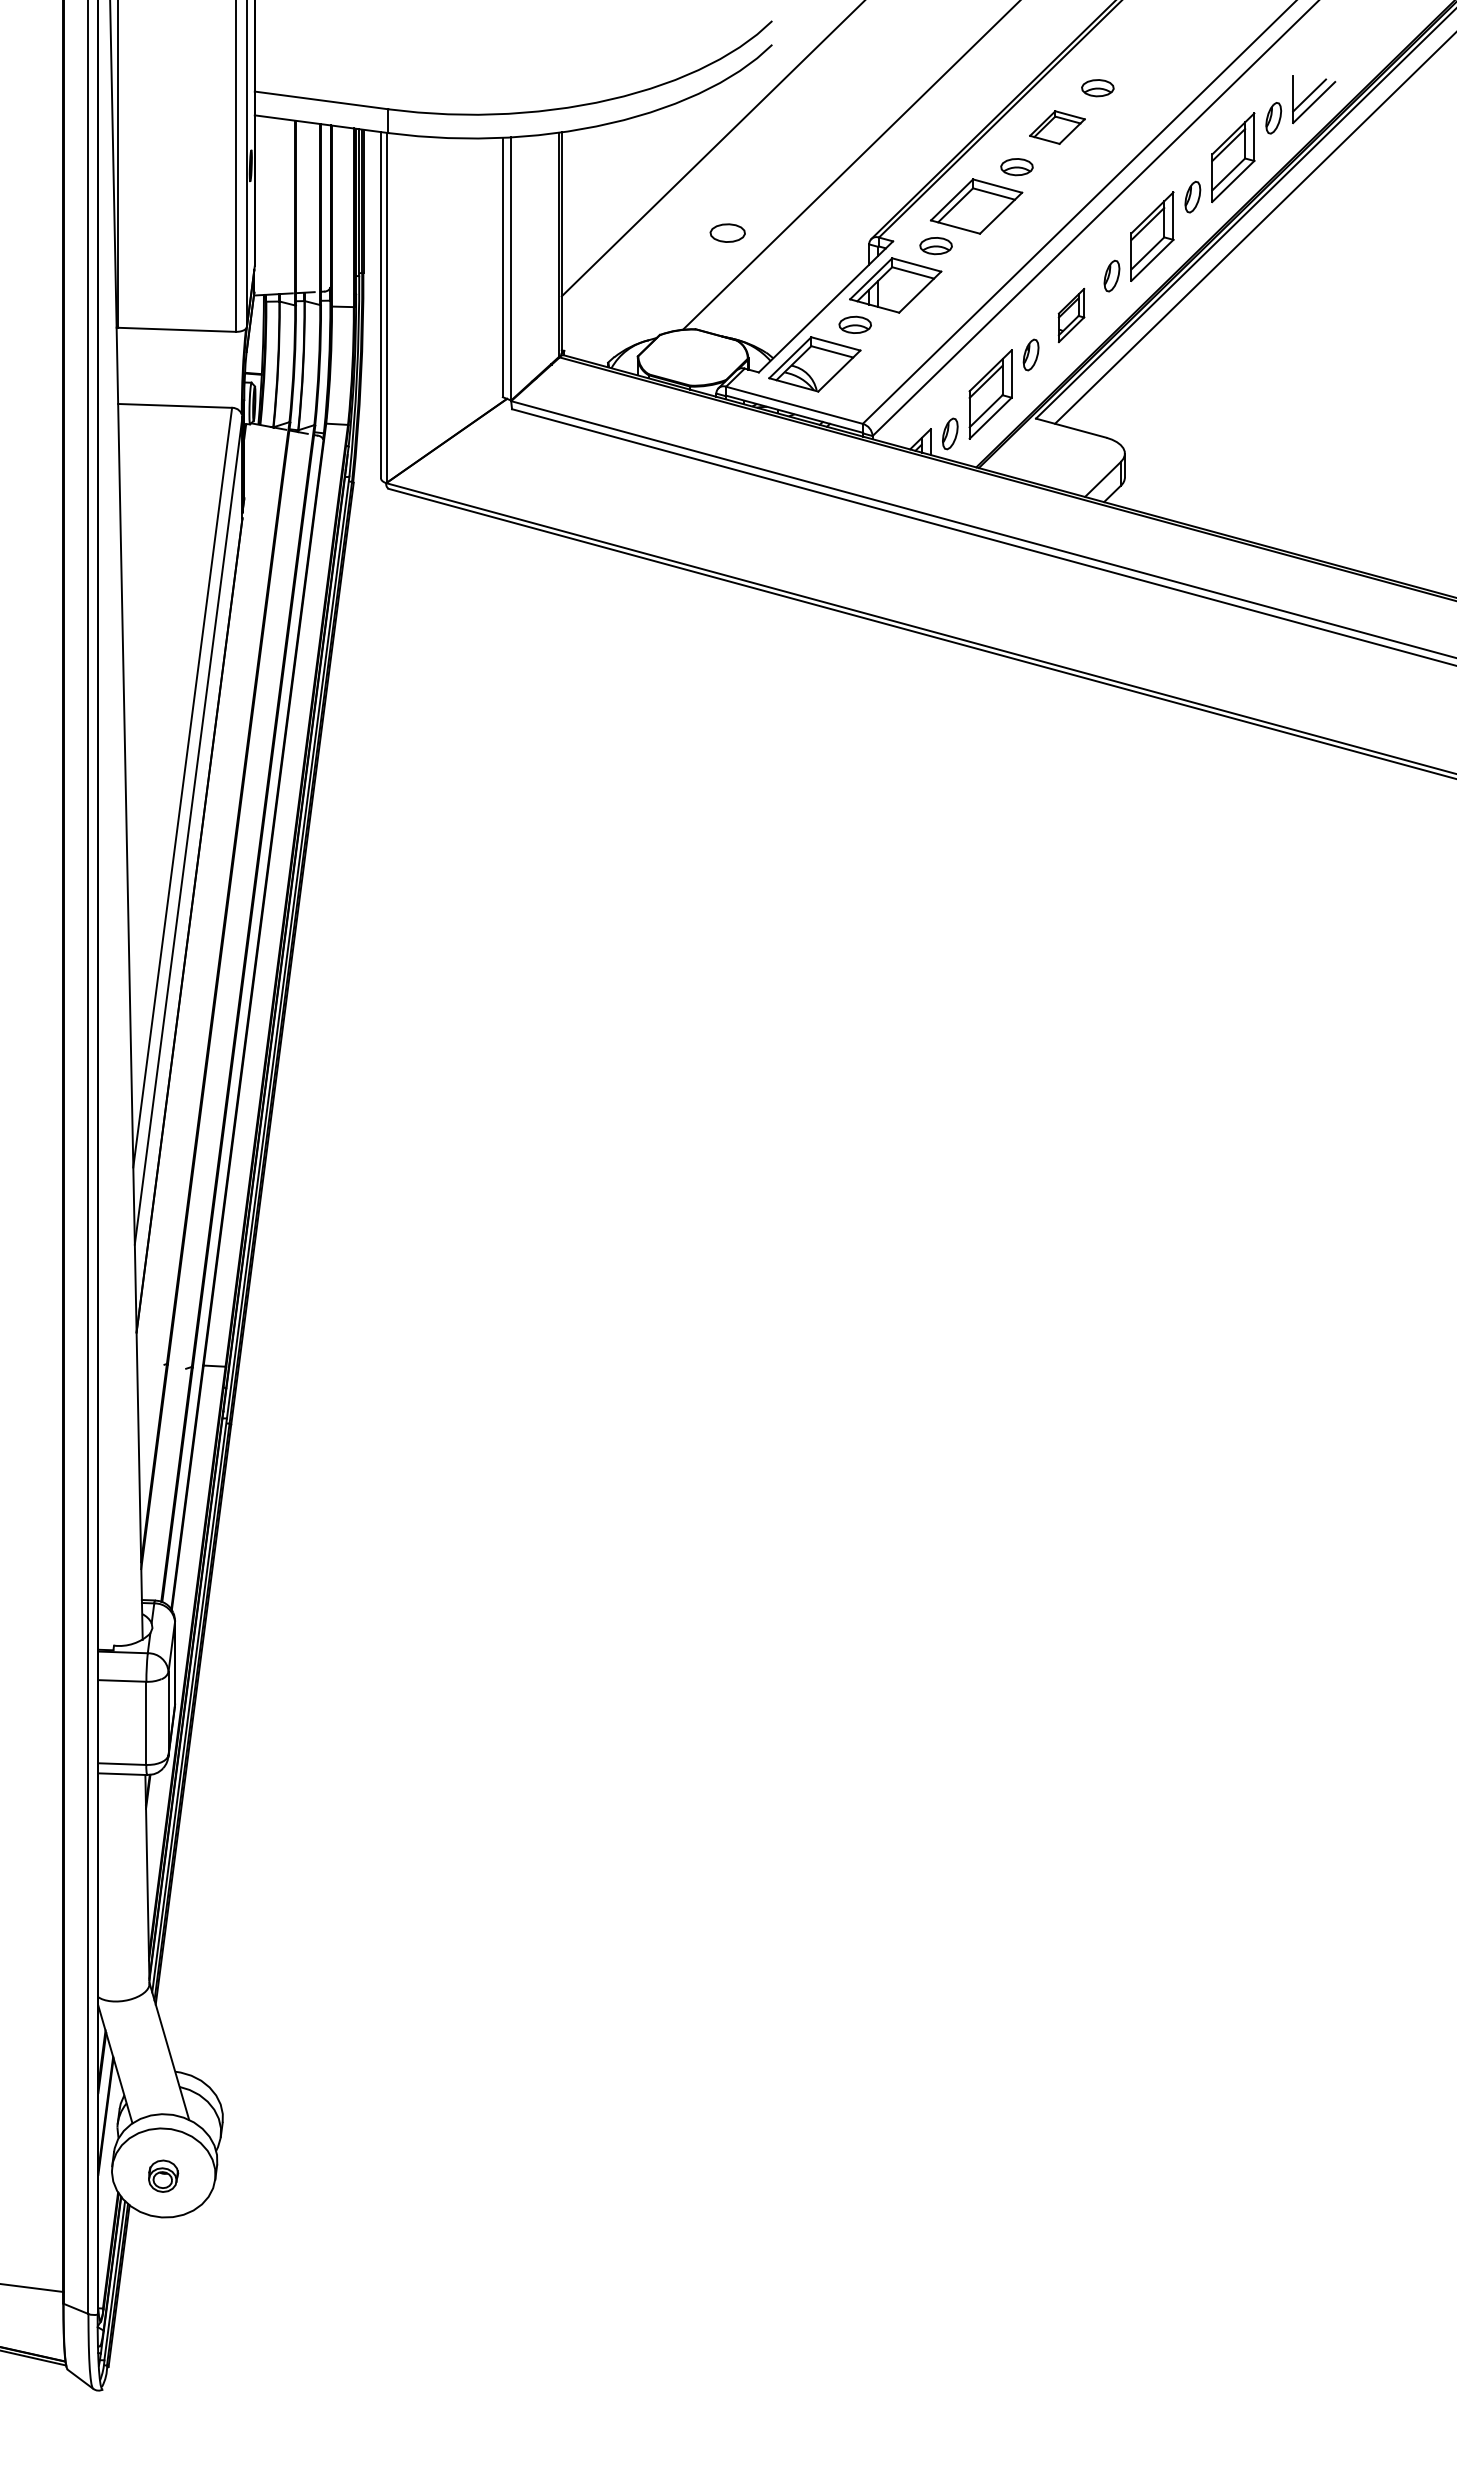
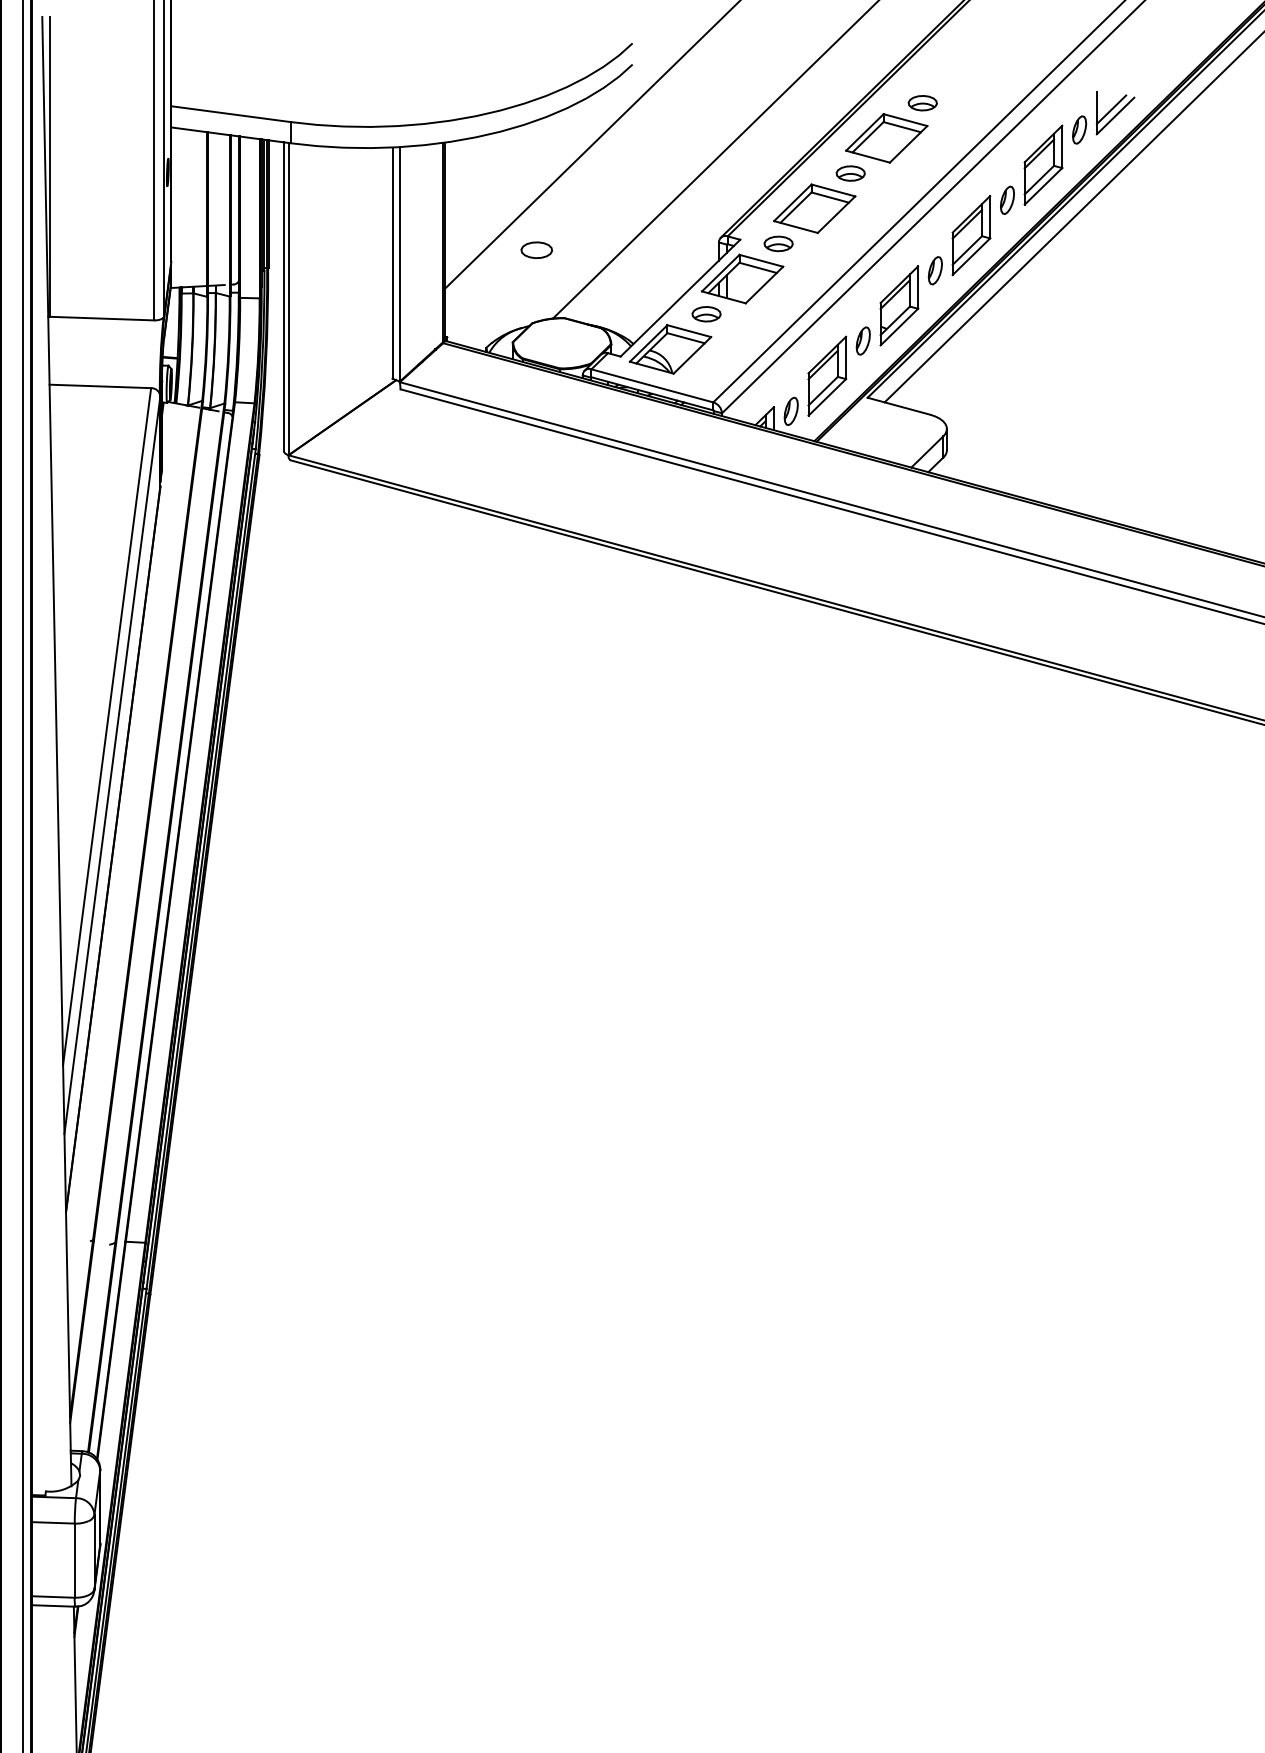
part: (1057, 127) -> (886, 138), size x1.67
part: (727, 232) -> (536, 249), moved
part: (1071, 315) -> (899, 305), size x1.67

